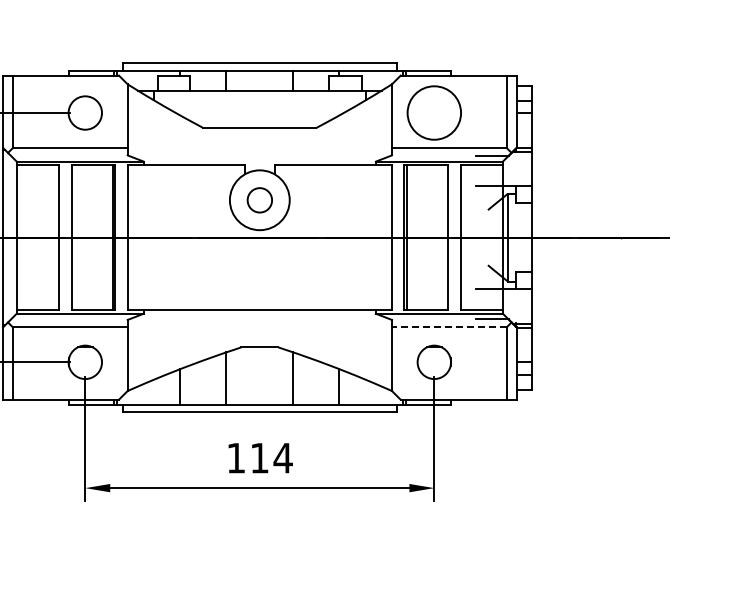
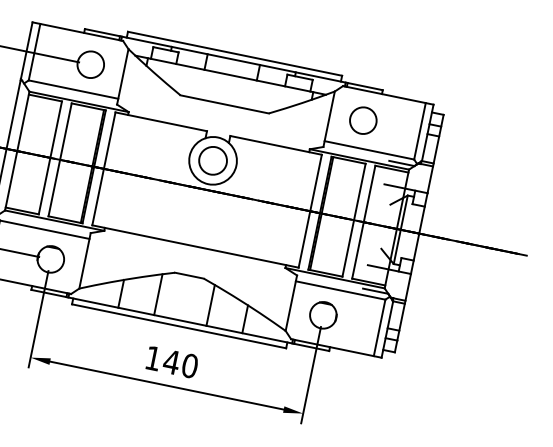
circle: (434, 112) -> (363, 120), size x0.62
circle: (259, 200) -> (212, 160), size x1.43
line: (448, 327) -> (340, 290), dashed -> solid
text: (270, 457) -> (180, 363), 114 -> 140

